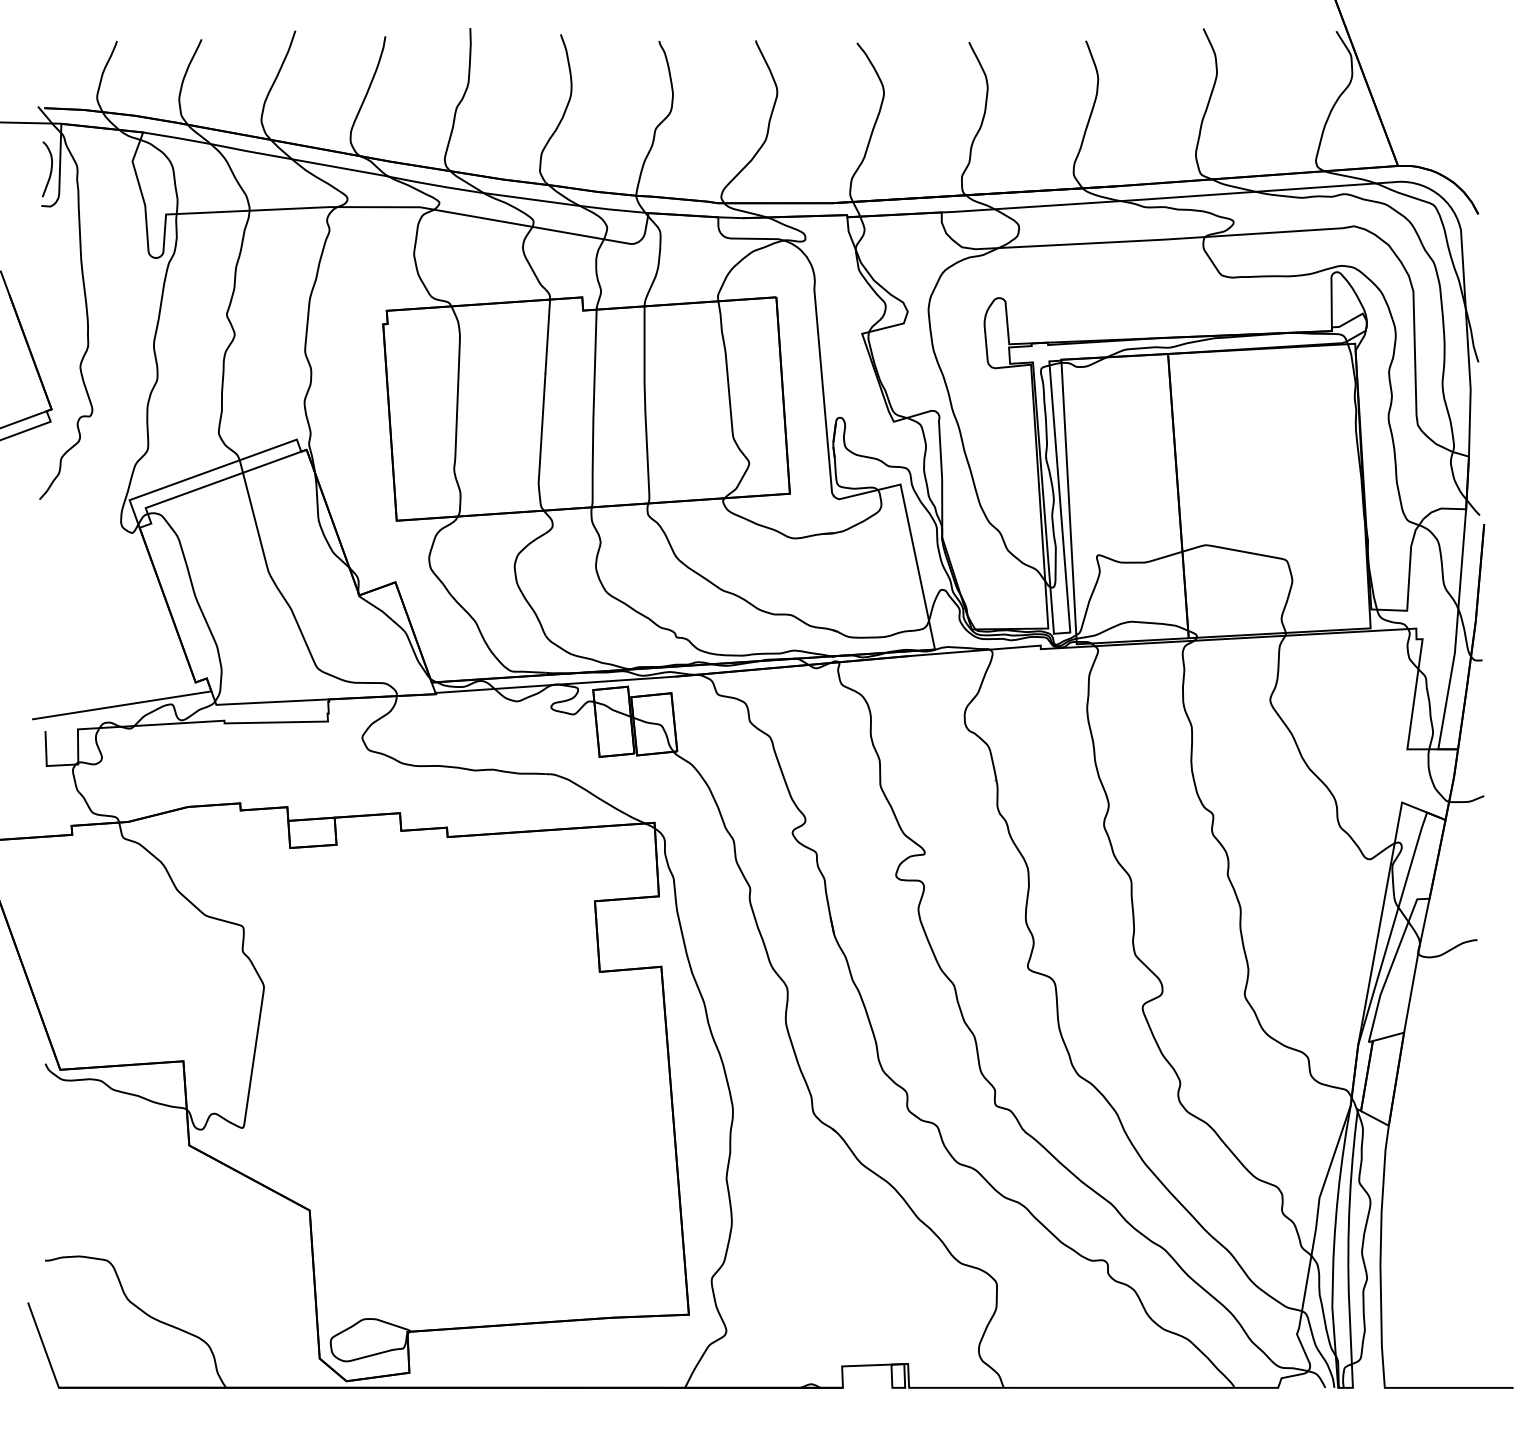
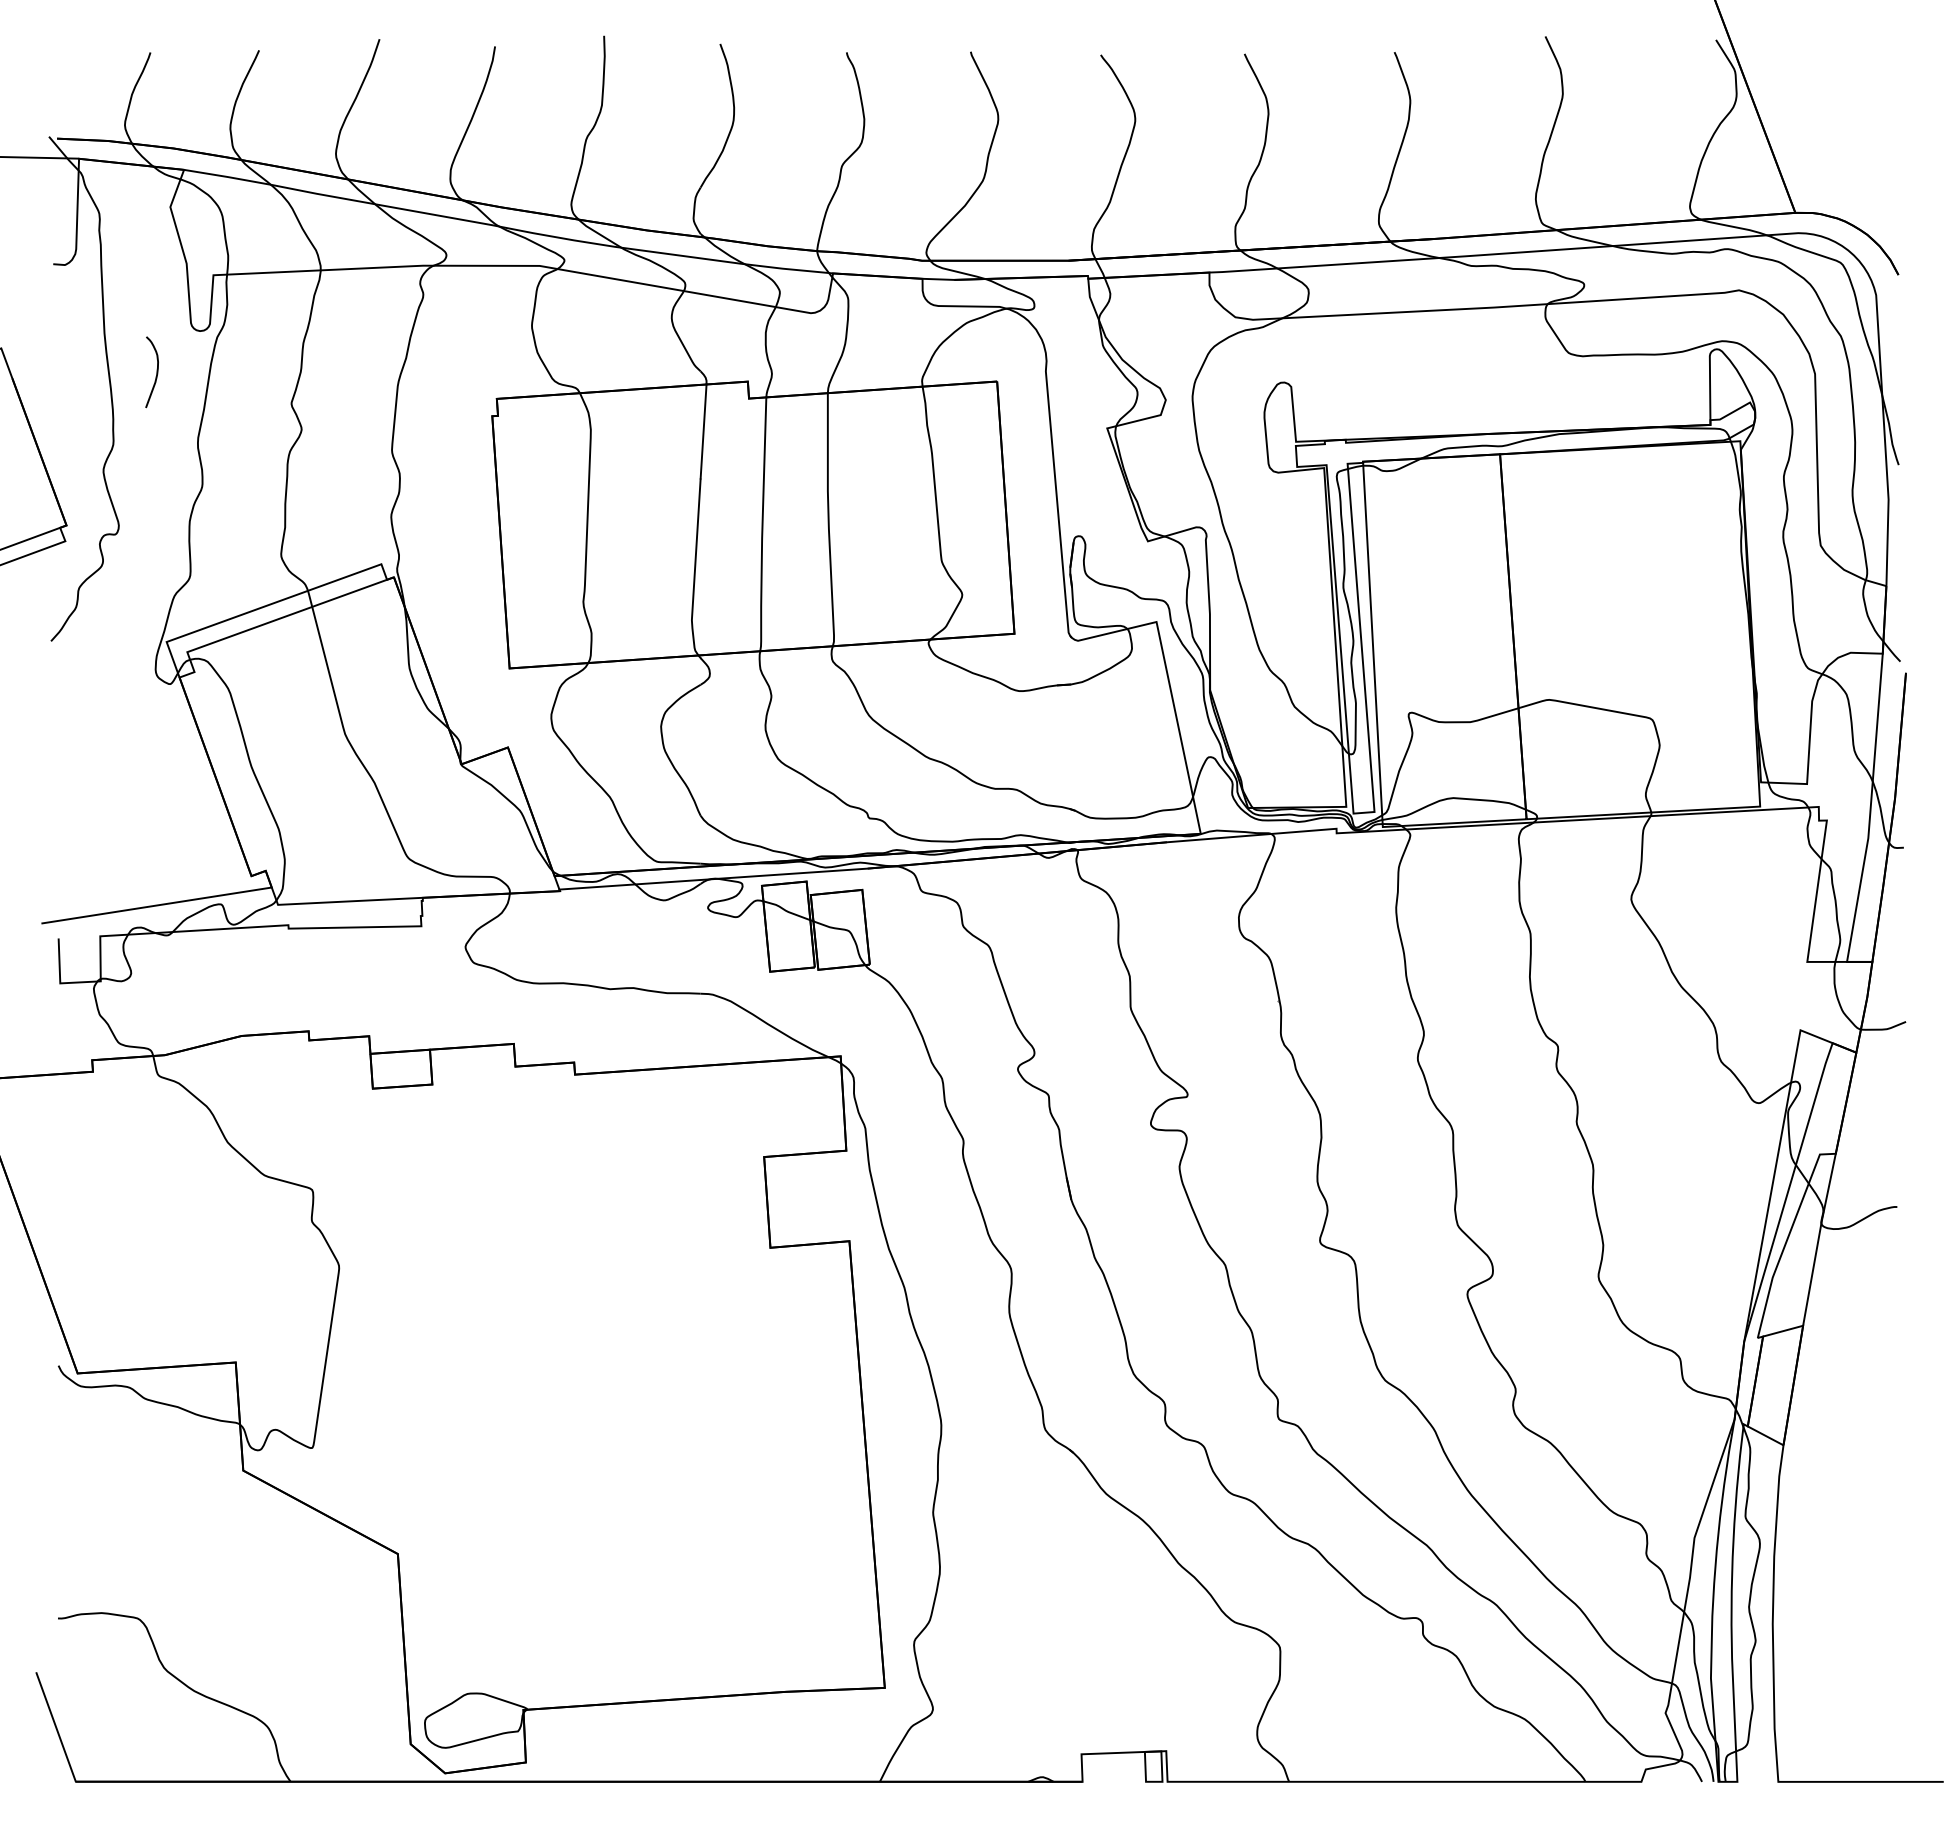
curve: (50, 169) -> (156, 372), moved

